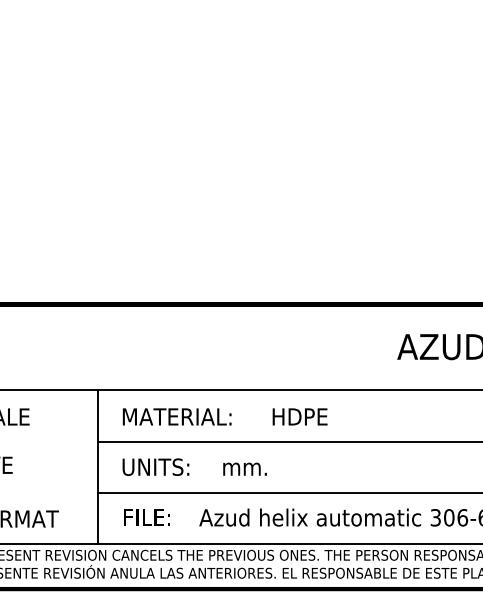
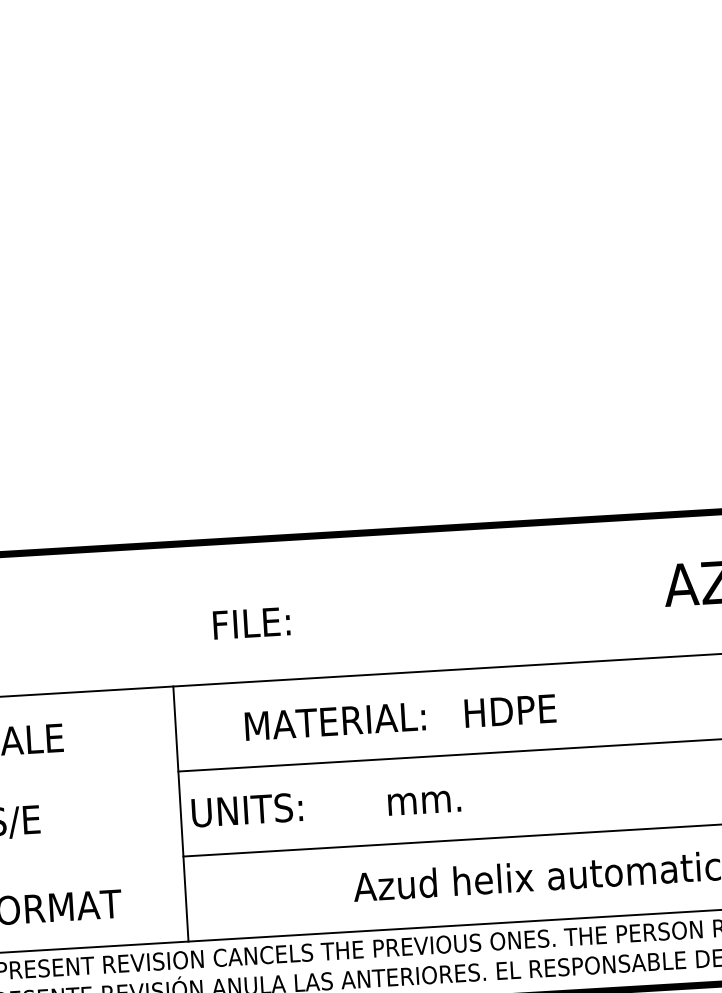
text: (176, 416) -> (334, 720), moved
text: (155, 466) -> (246, 808), moved
text: (146, 517) -> (250, 622), moved

